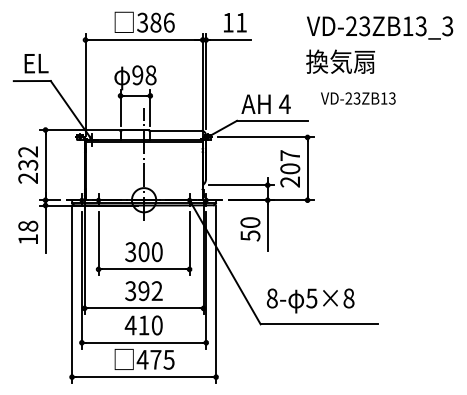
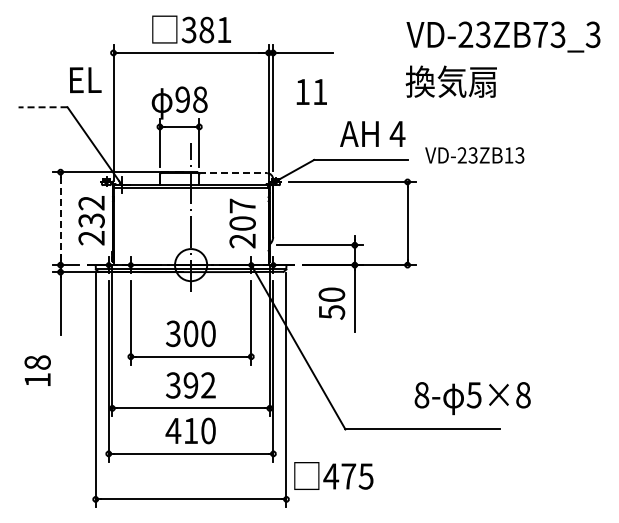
text: (169, 22) -> (224, 29), 386 -> 381
text: (235, 22) -> (311, 91), moved
text: (407, 26) -> (540, 34), VD-23ZB13_3 -> VD-23ZB73_3
text: (36, 63) -> (85, 80), moved
line: (31, 81) -> (42, 107), solid -> dashed
text: (358, 98) -> (474, 155), moved
text: (265, 103) -> (372, 133), moved
line: (176, 131) -> (233, 173), solid -> dashed
text: (28, 165) -> (91, 220), moved
line: (45, 165) -> (60, 218), solid -> dashed
text: (290, 168) -> (242, 223), moved
text: (28, 232) -> (37, 370), moved
text: (310, 300) -> (472, 398), moved
text: (144, 359) -> (333, 475), moved

